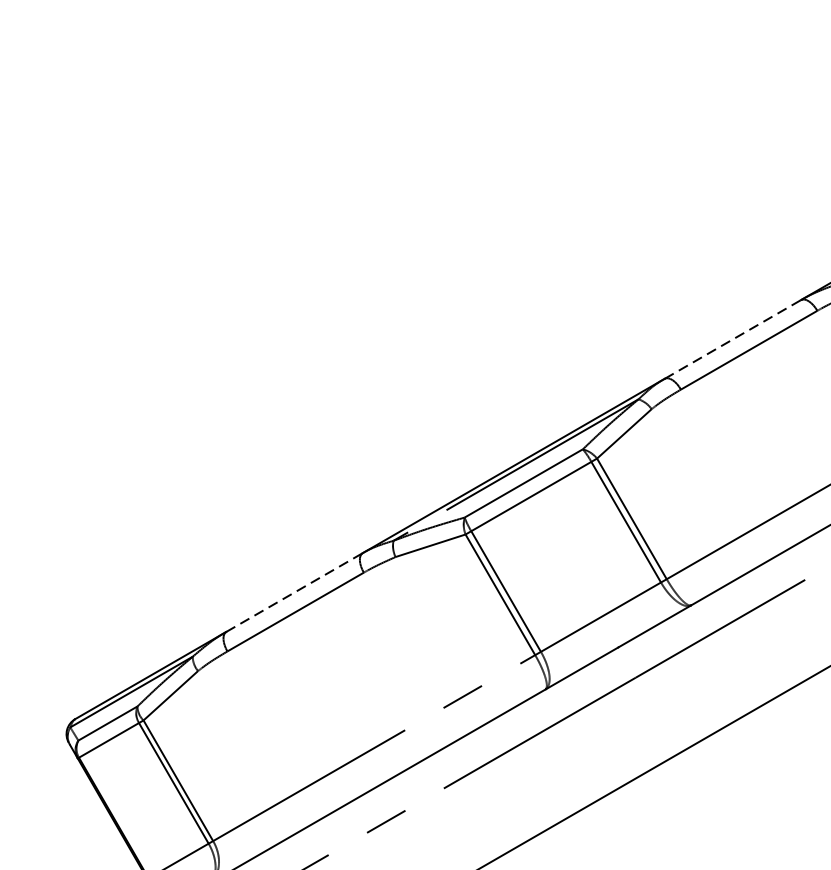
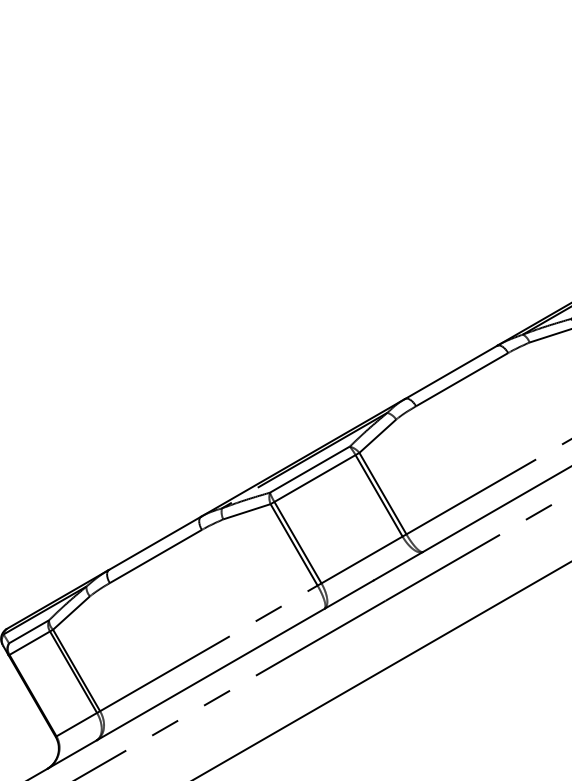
line: (733, 339) -> (451, 372), dashed -> solid
line: (295, 592) -> (155, 543), dashed -> solid

